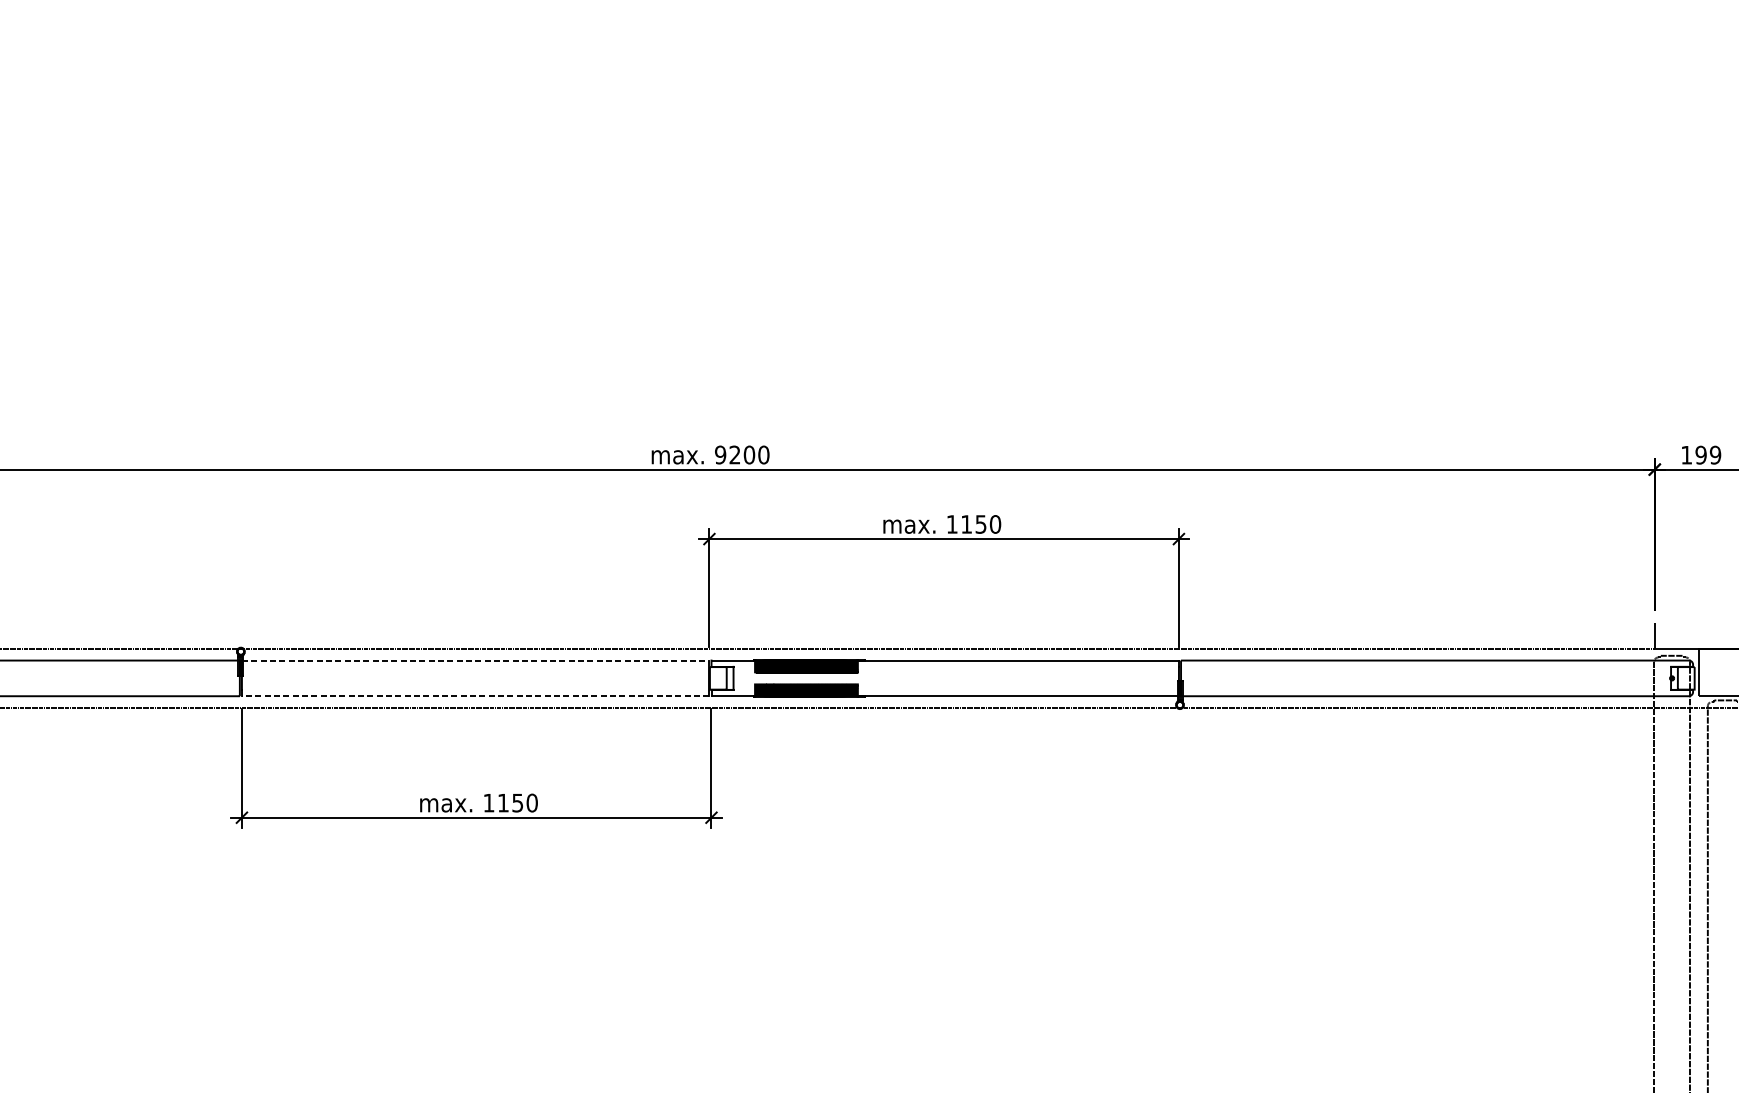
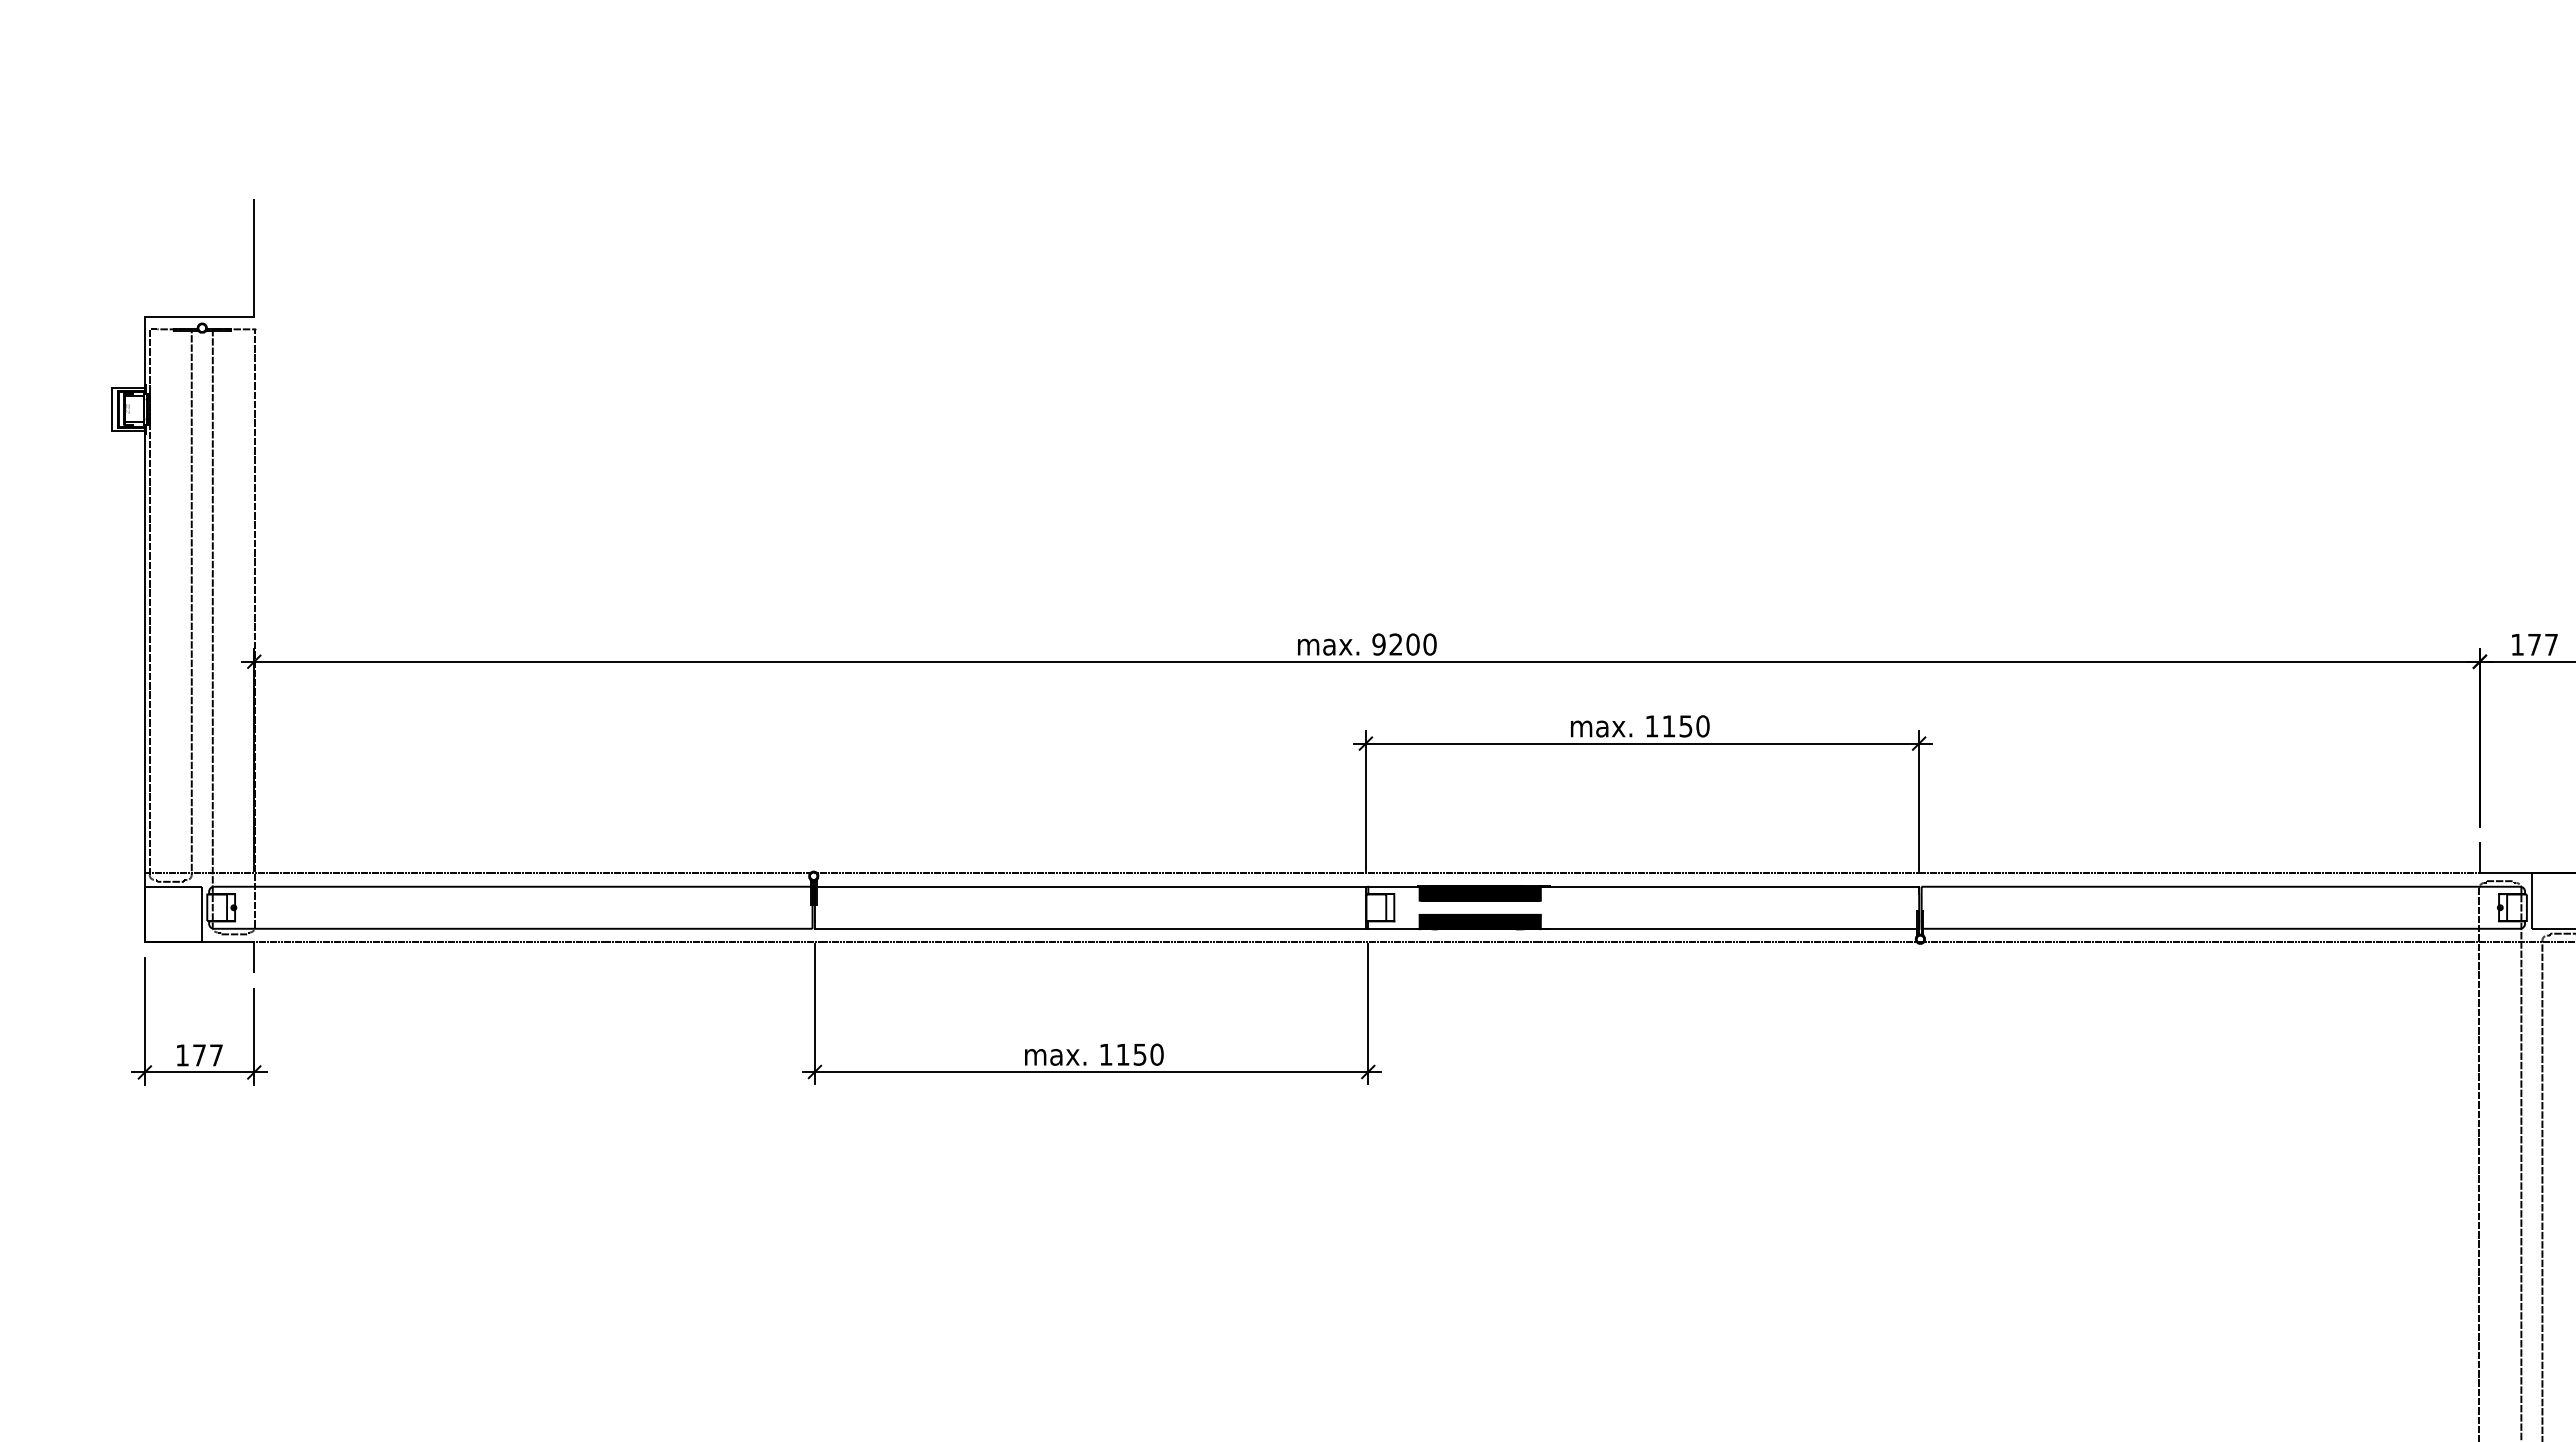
text: (1707, 454) -> (2542, 644), 199 -> 177
line: (475, 660) -> (1090, 886), dashed -> solid
line: (474, 695) -> (1089, 928), dashed -> solid

